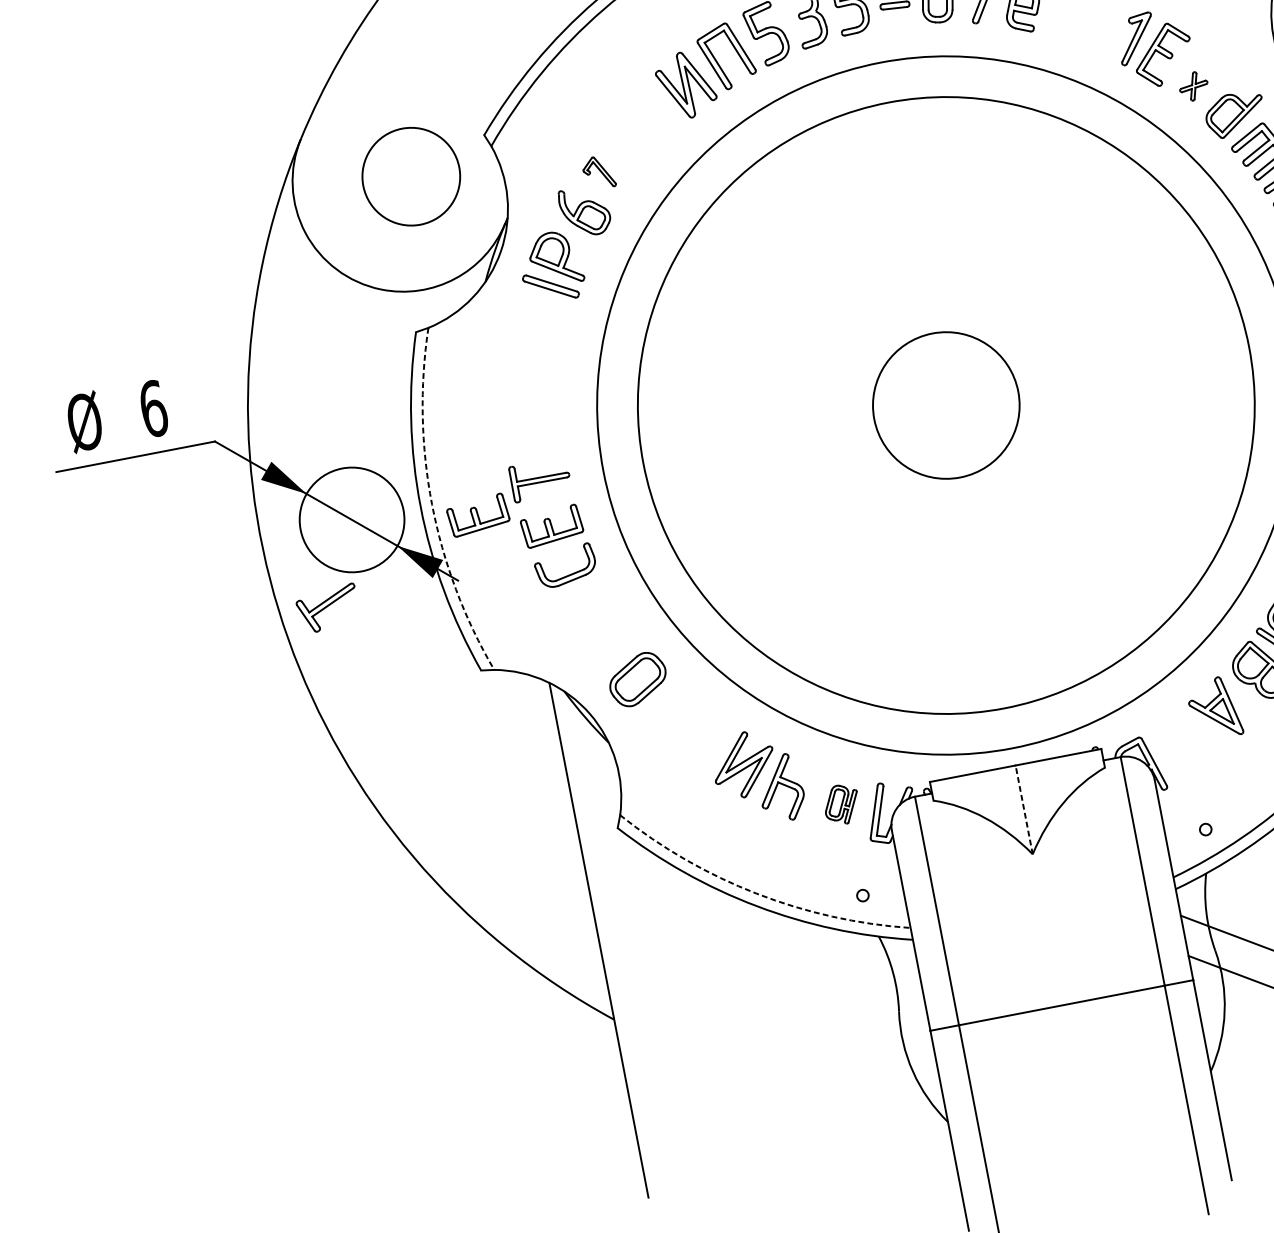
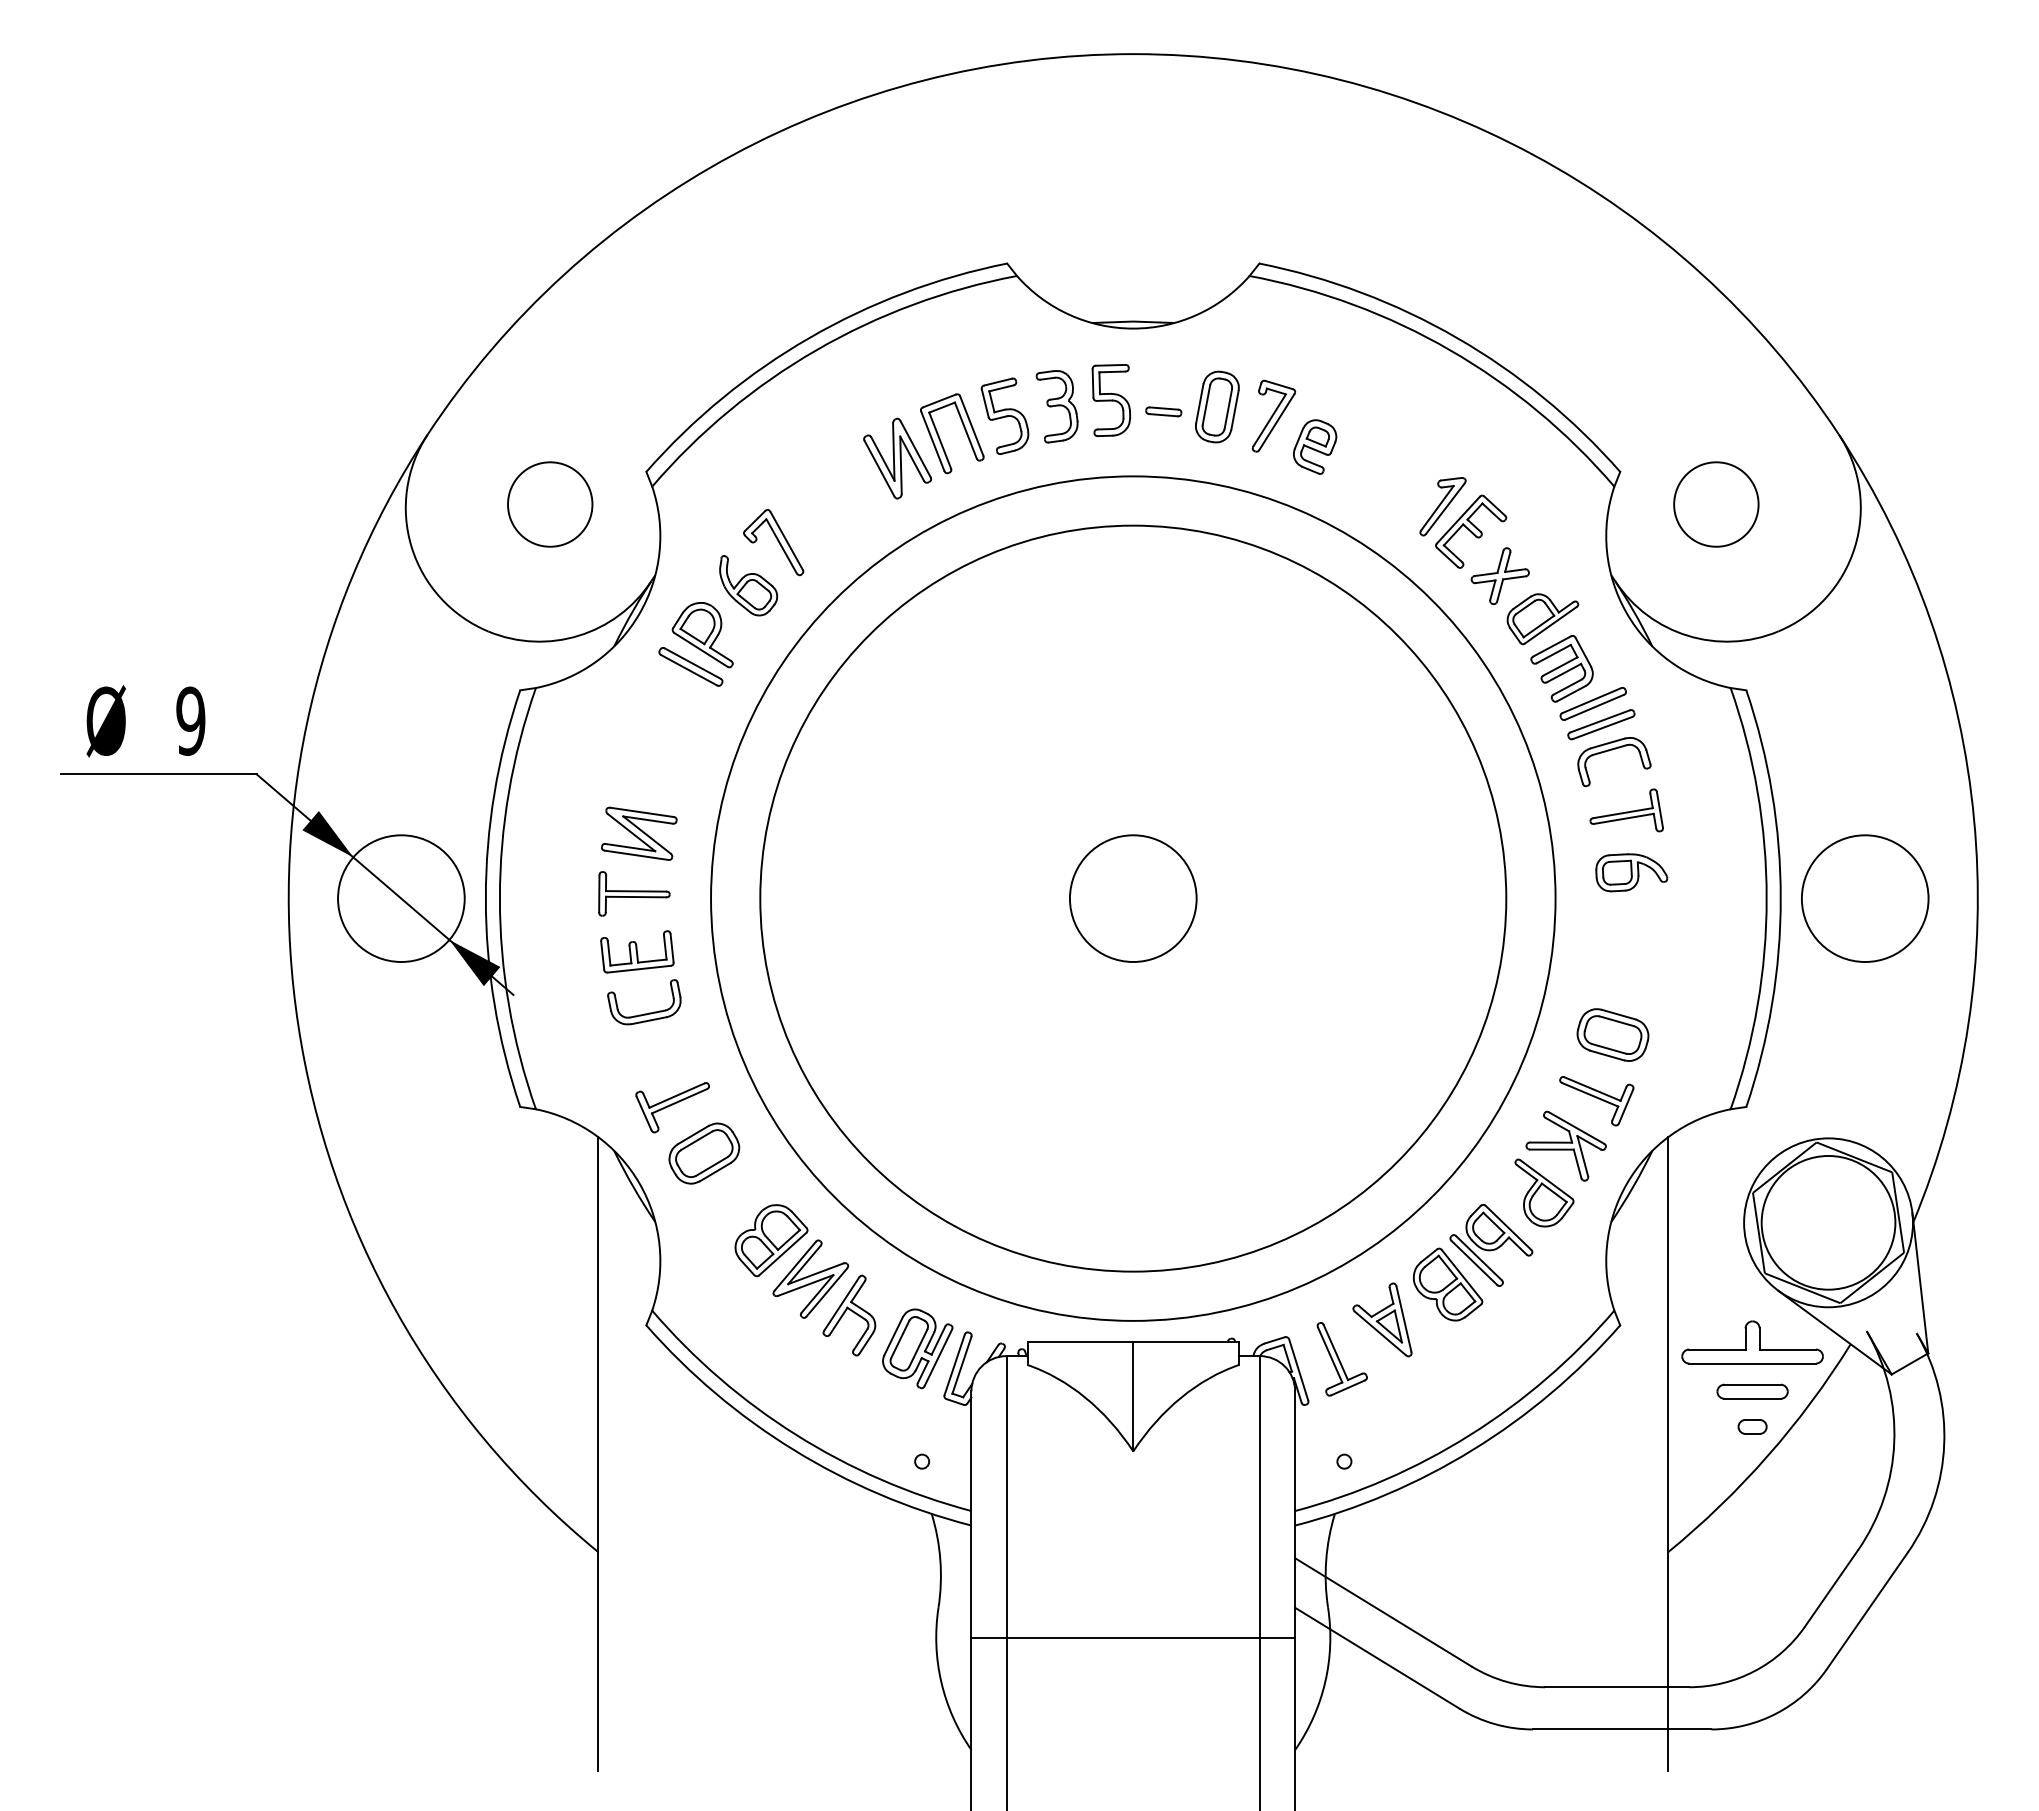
part: (1193, 86) -> (1499, 576), size x1.67
part: (598, 172) -> (773, 542), size x1.67
circle: (411, 176) -> (550, 504), size x0.71
circle: (945, 405) -> (1132, 898), size x0.71
text: (153, 408) -> (190, 720), 6 -> 9
part: (535, 429) -> (639, 833), added
arc: (431, 504) -> (499, 898), dashed -> solid
part: (478, 514) -> (552, 921), removed
part: (328, 608) -> (672, 1107), moved
part: (706, 739) -> (771, 1240), added
part: (1187, 747) -> (1341, 1359), added
part: (841, 804) -> (917, 1348), size x1.67
line: (1024, 809) -> (1133, 1396), dashed -> solid
arc: (756, 894) -> (796, 1435), dashed -> solid

